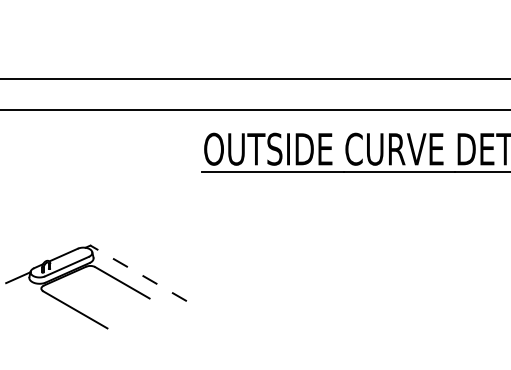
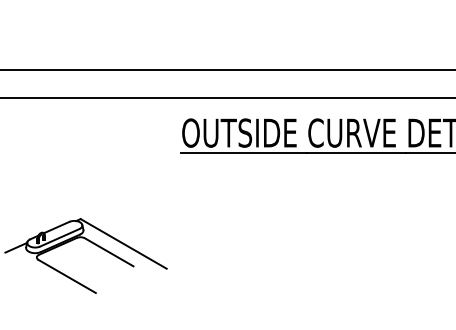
line: (138, 273) -> (123, 244), dashed -> solid

